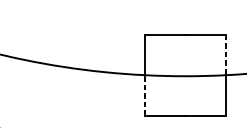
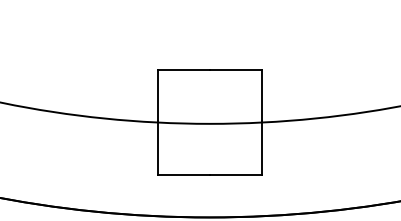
line: (226, 54) -> (262, 95), dashed -> solid
line: (145, 95) -> (157, 148), dashed -> solid

